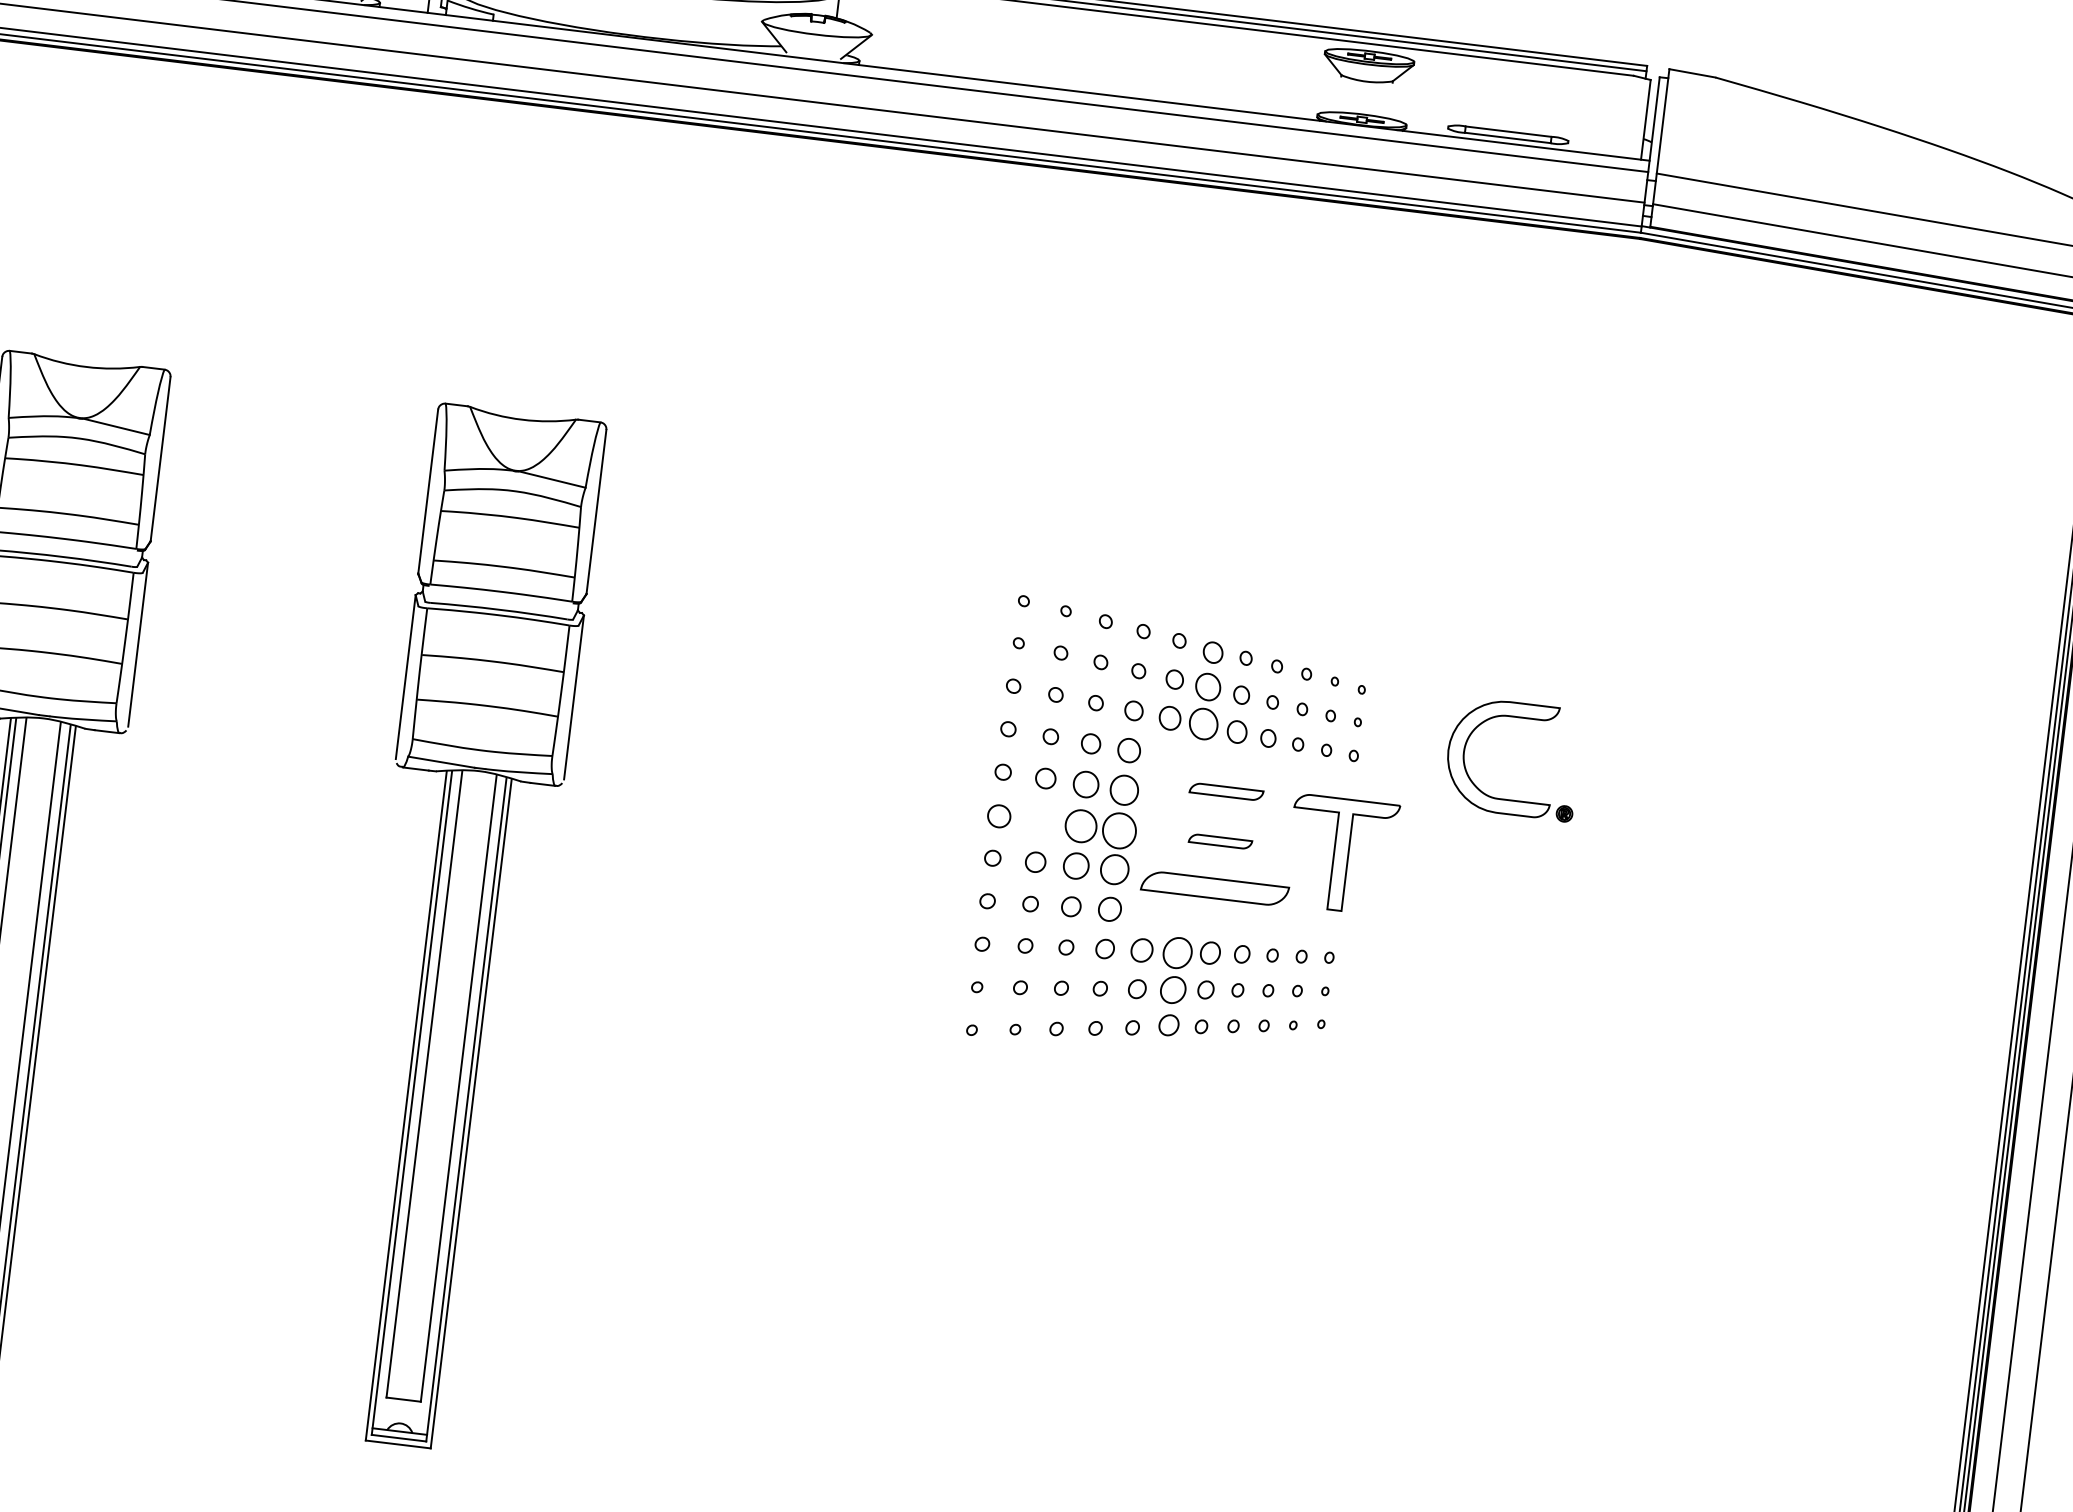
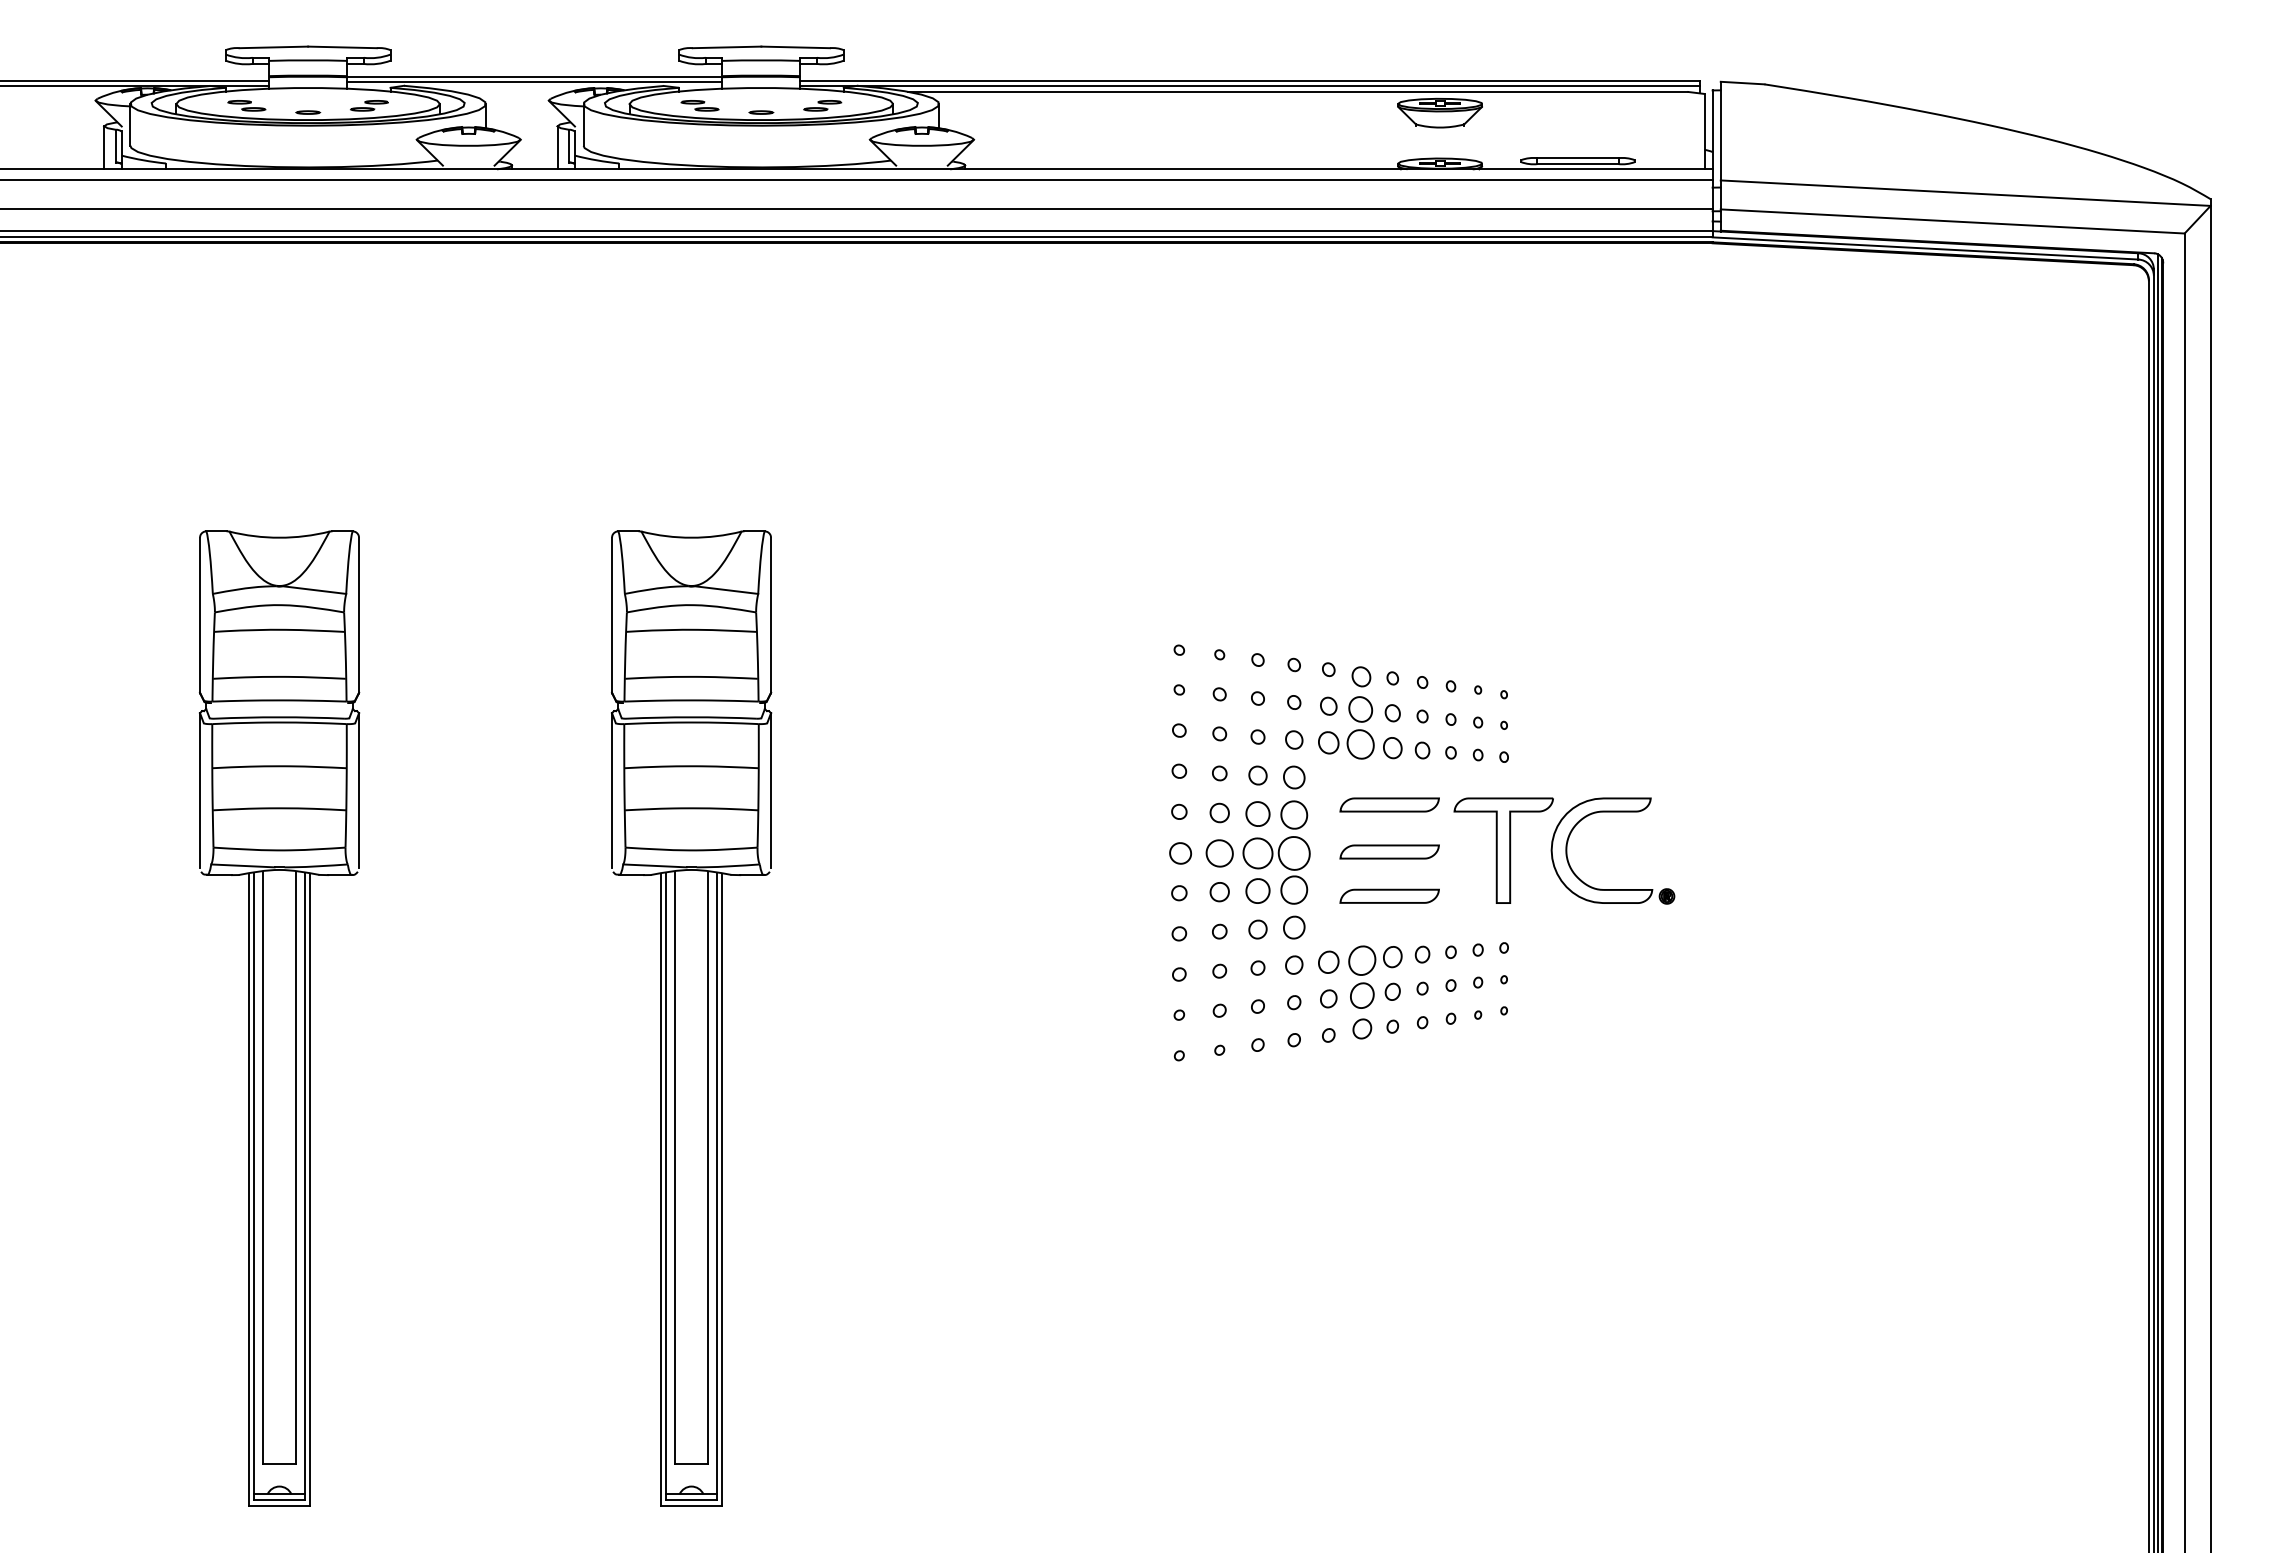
part: (1517, 718) -> (1612, 812), moved
part: (1226, 791) -> (1389, 804), size x1.43
part: (1040, 821) -> (1219, 853), added
part: (1220, 841) -> (1389, 851), size x1.67
part: (1214, 887) -> (1389, 895), size x0.71

